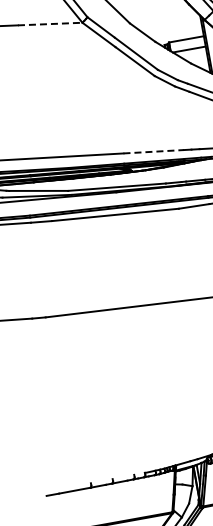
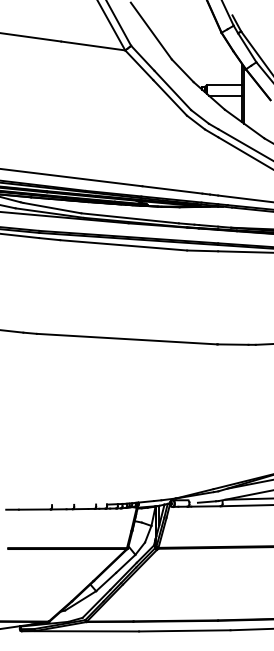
line: (50, 24) -> (93, 46), dashed -> solid
line: (153, 152) -> (172, 190), dashed -> solid

